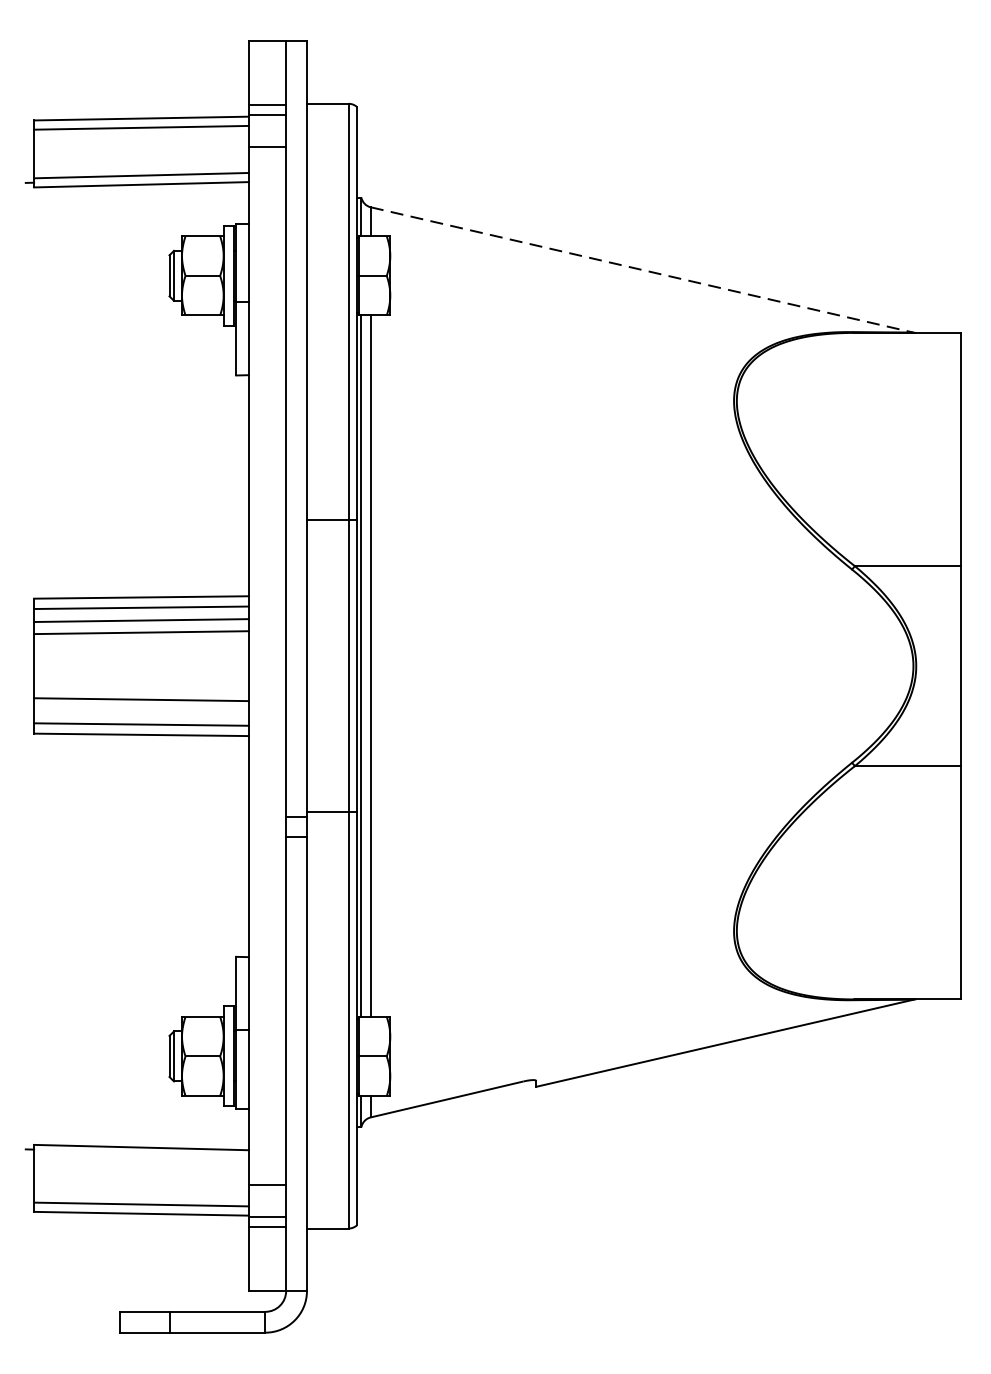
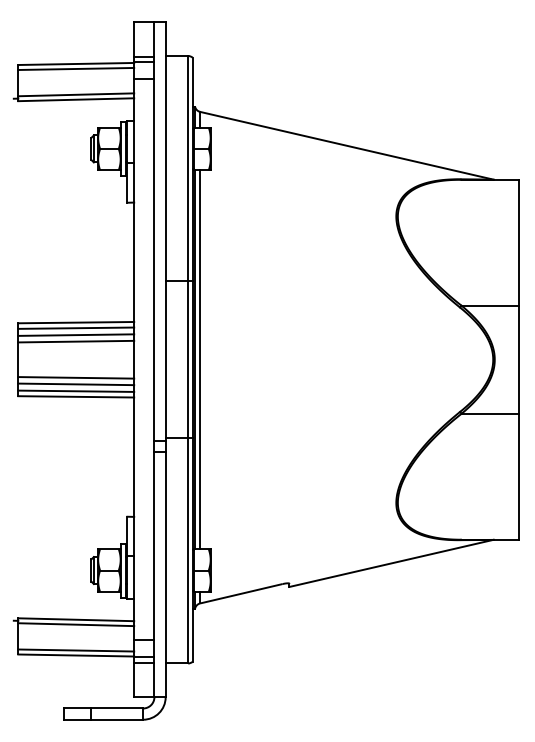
line: (643, 269) -> (347, 145), dashed -> solid
line: (141, 711) -> (76, 384), added
line: (141, 1156) -> (76, 624), added

